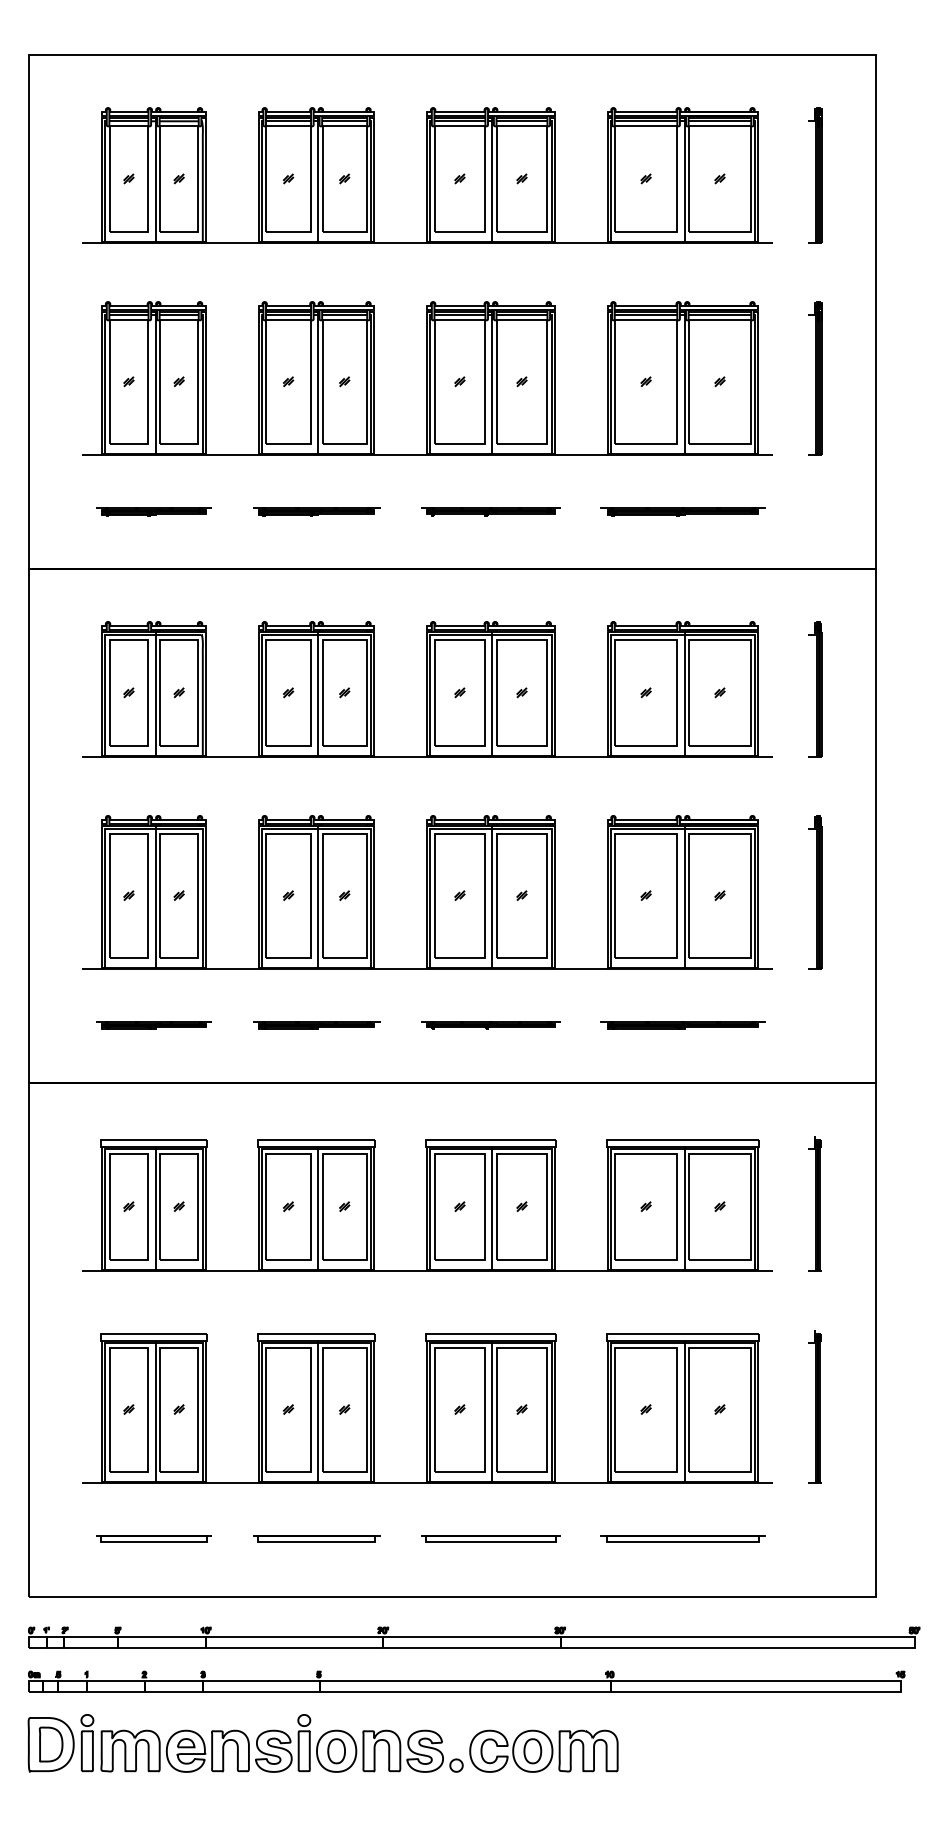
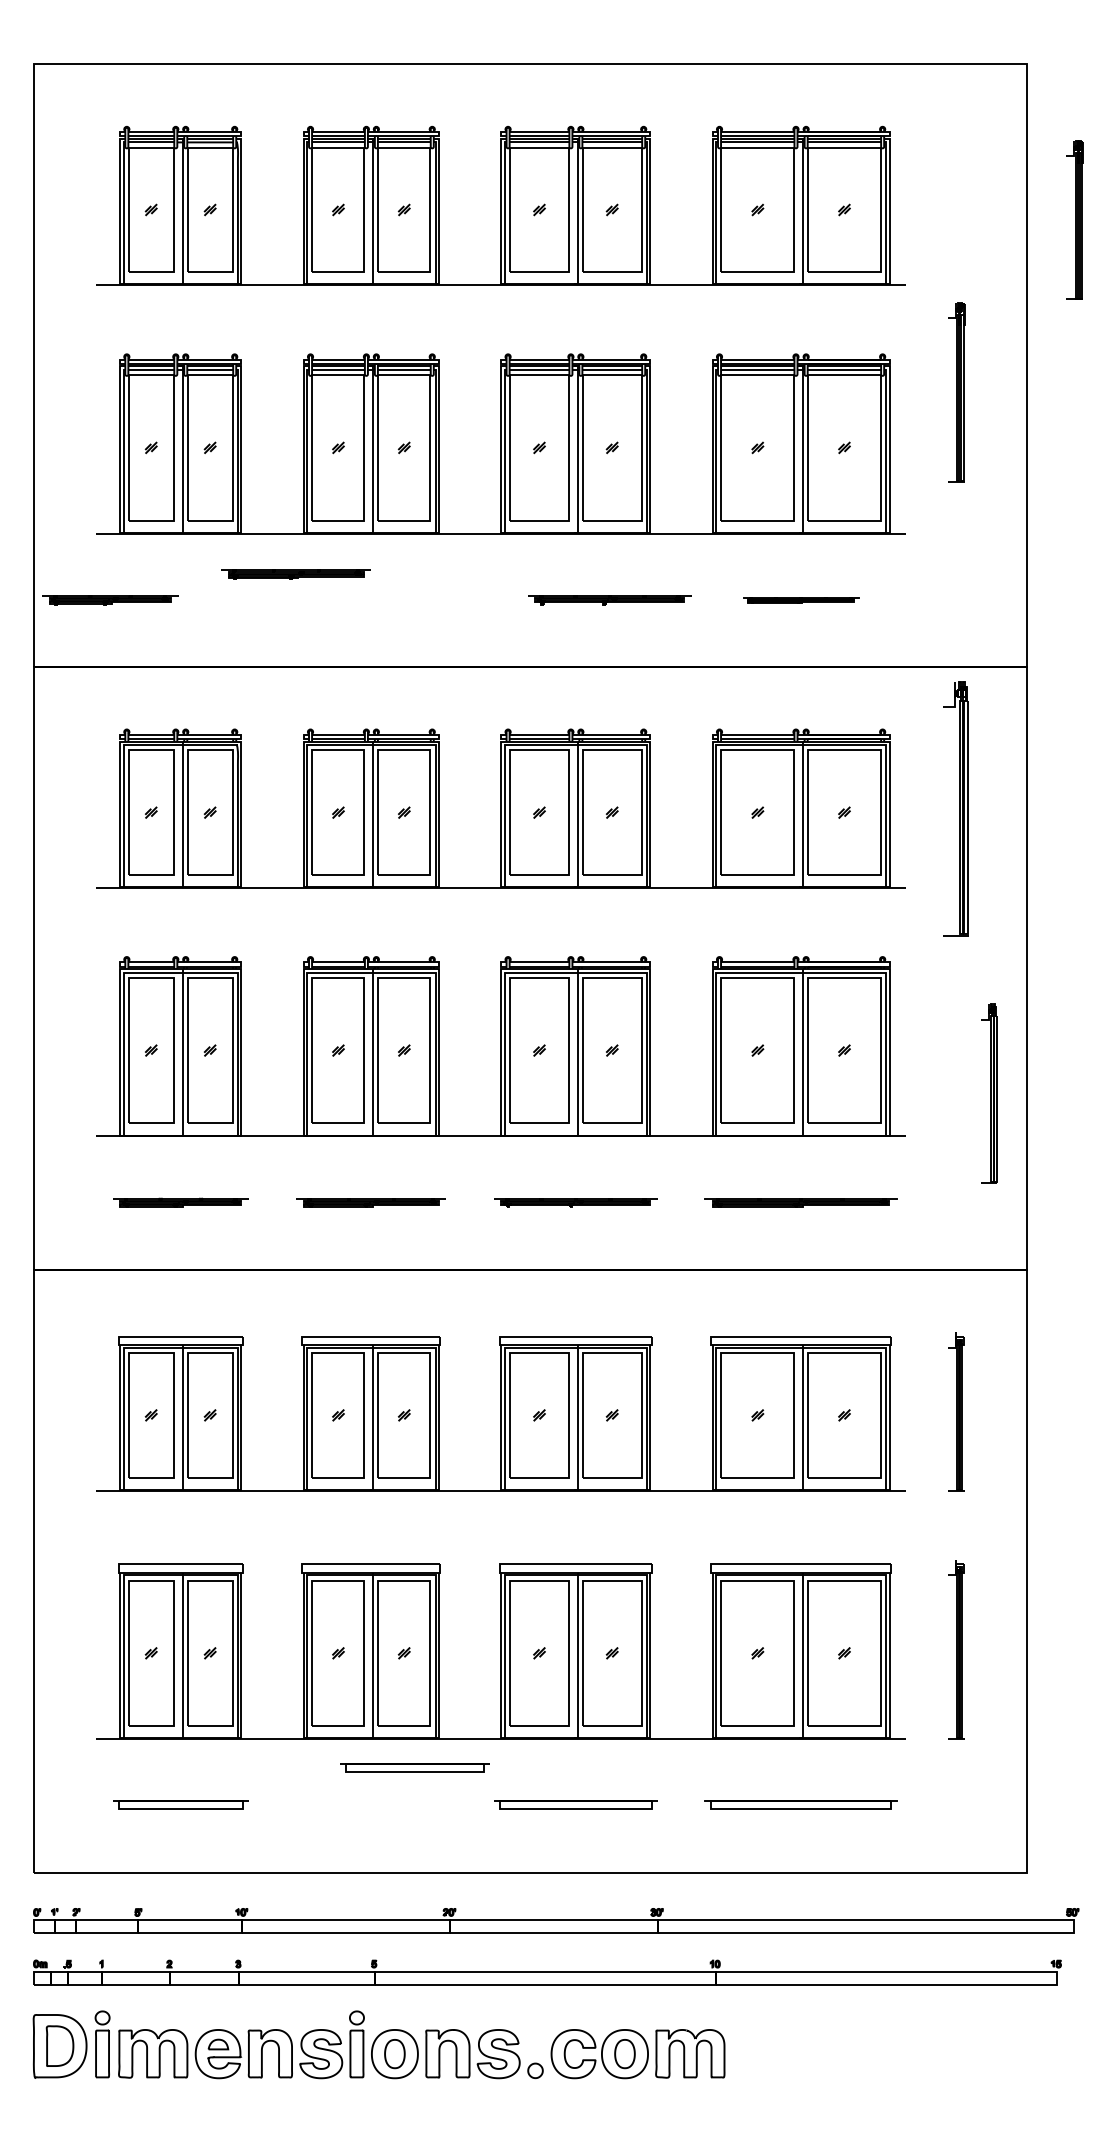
part: (815, 175) -> (1074, 220), moved
part: (815, 378) -> (956, 392), moved
part: (153, 511) -> (109, 600), moved
part: (316, 511) -> (296, 574), moved
part: (490, 511) -> (609, 600), moved
part: (682, 511) -> (800, 600), size x0.6
part: (815, 689) -> (956, 808), size x1.6
part: (815, 892) -> (989, 1093), moved
part: (316, 1538) -> (414, 1766), moved

